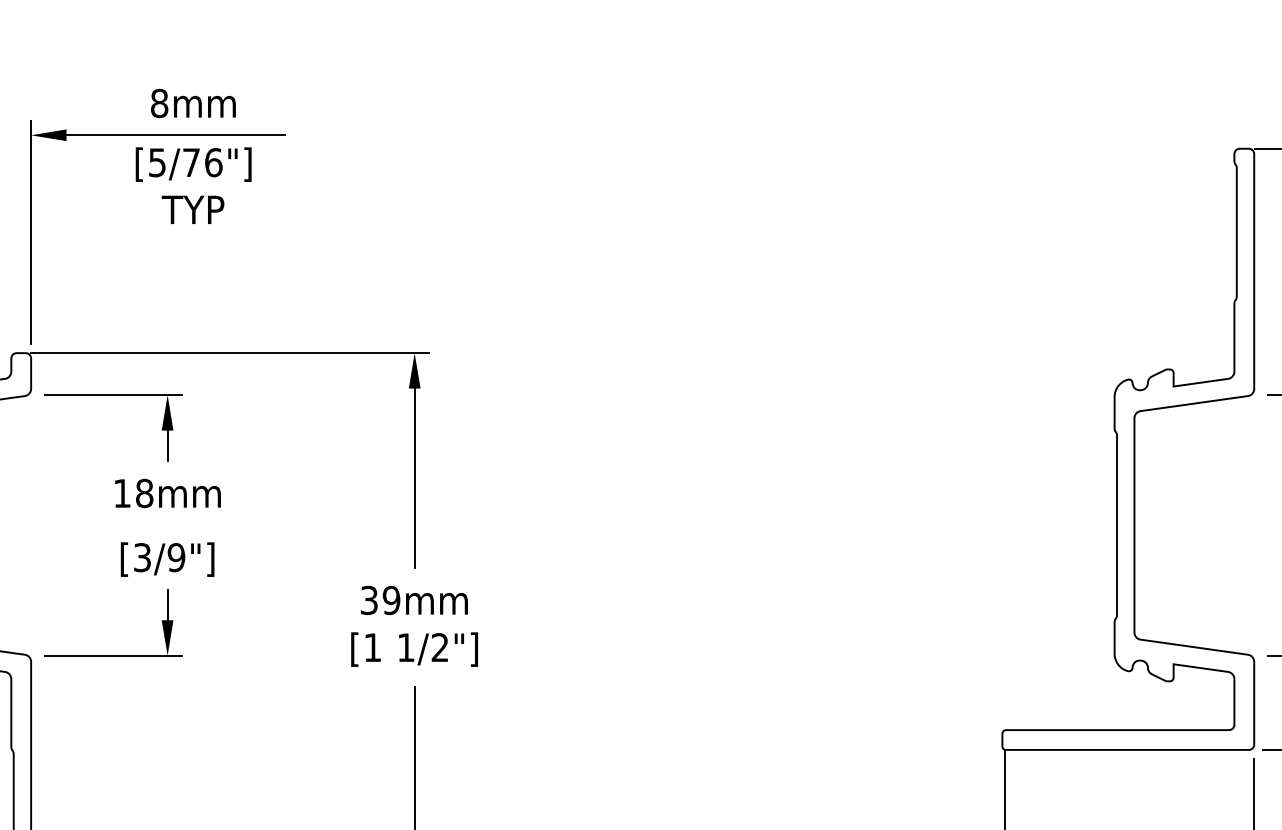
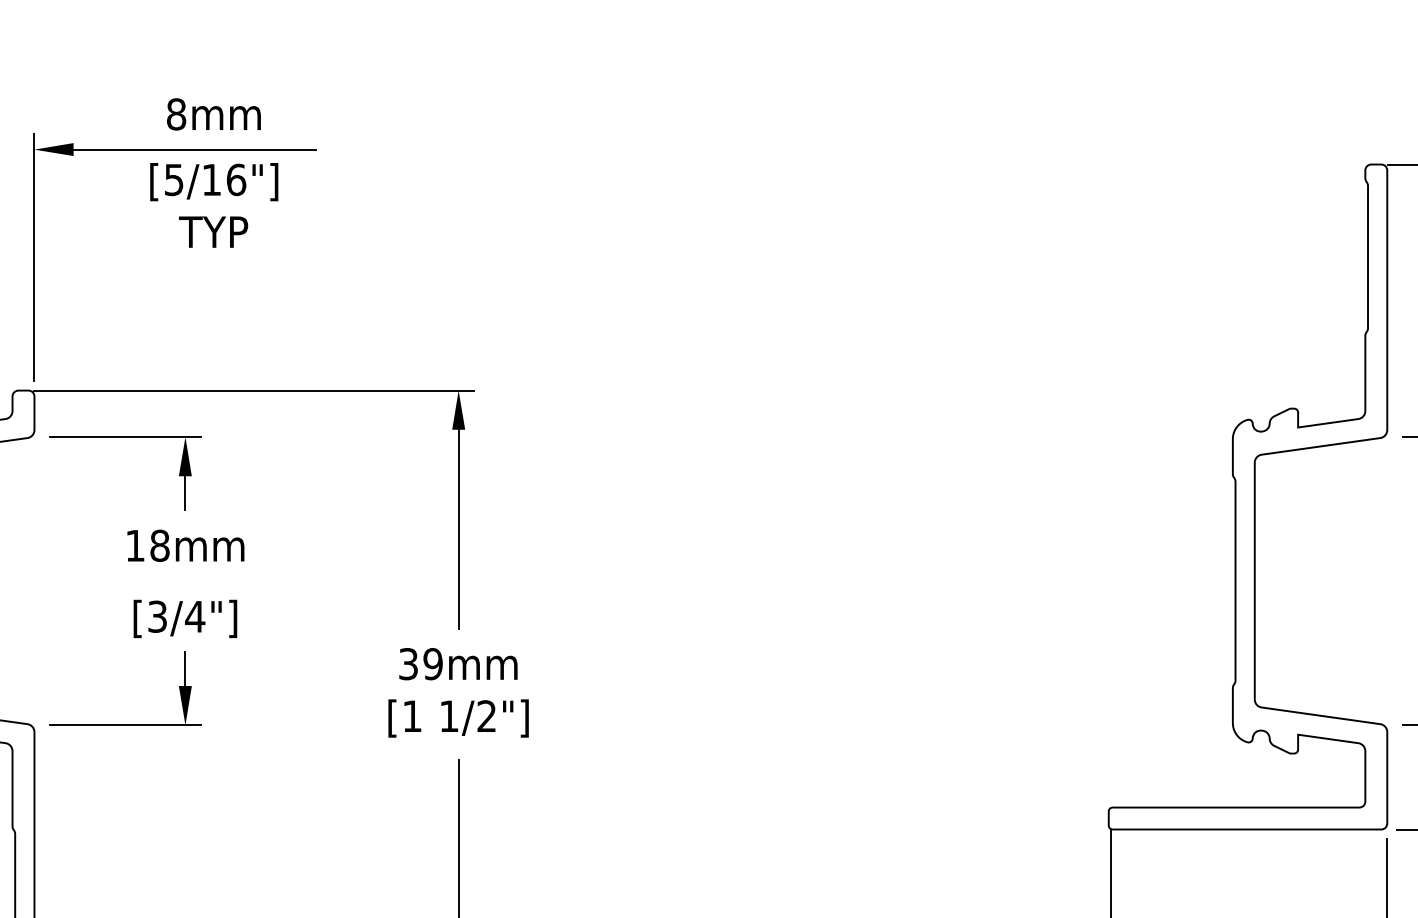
text: (191, 162) -> (211, 179), [5/76"] -> [5/16"]
text: (176, 557) -> (195, 616), [3/9"] -> [3/4"]

